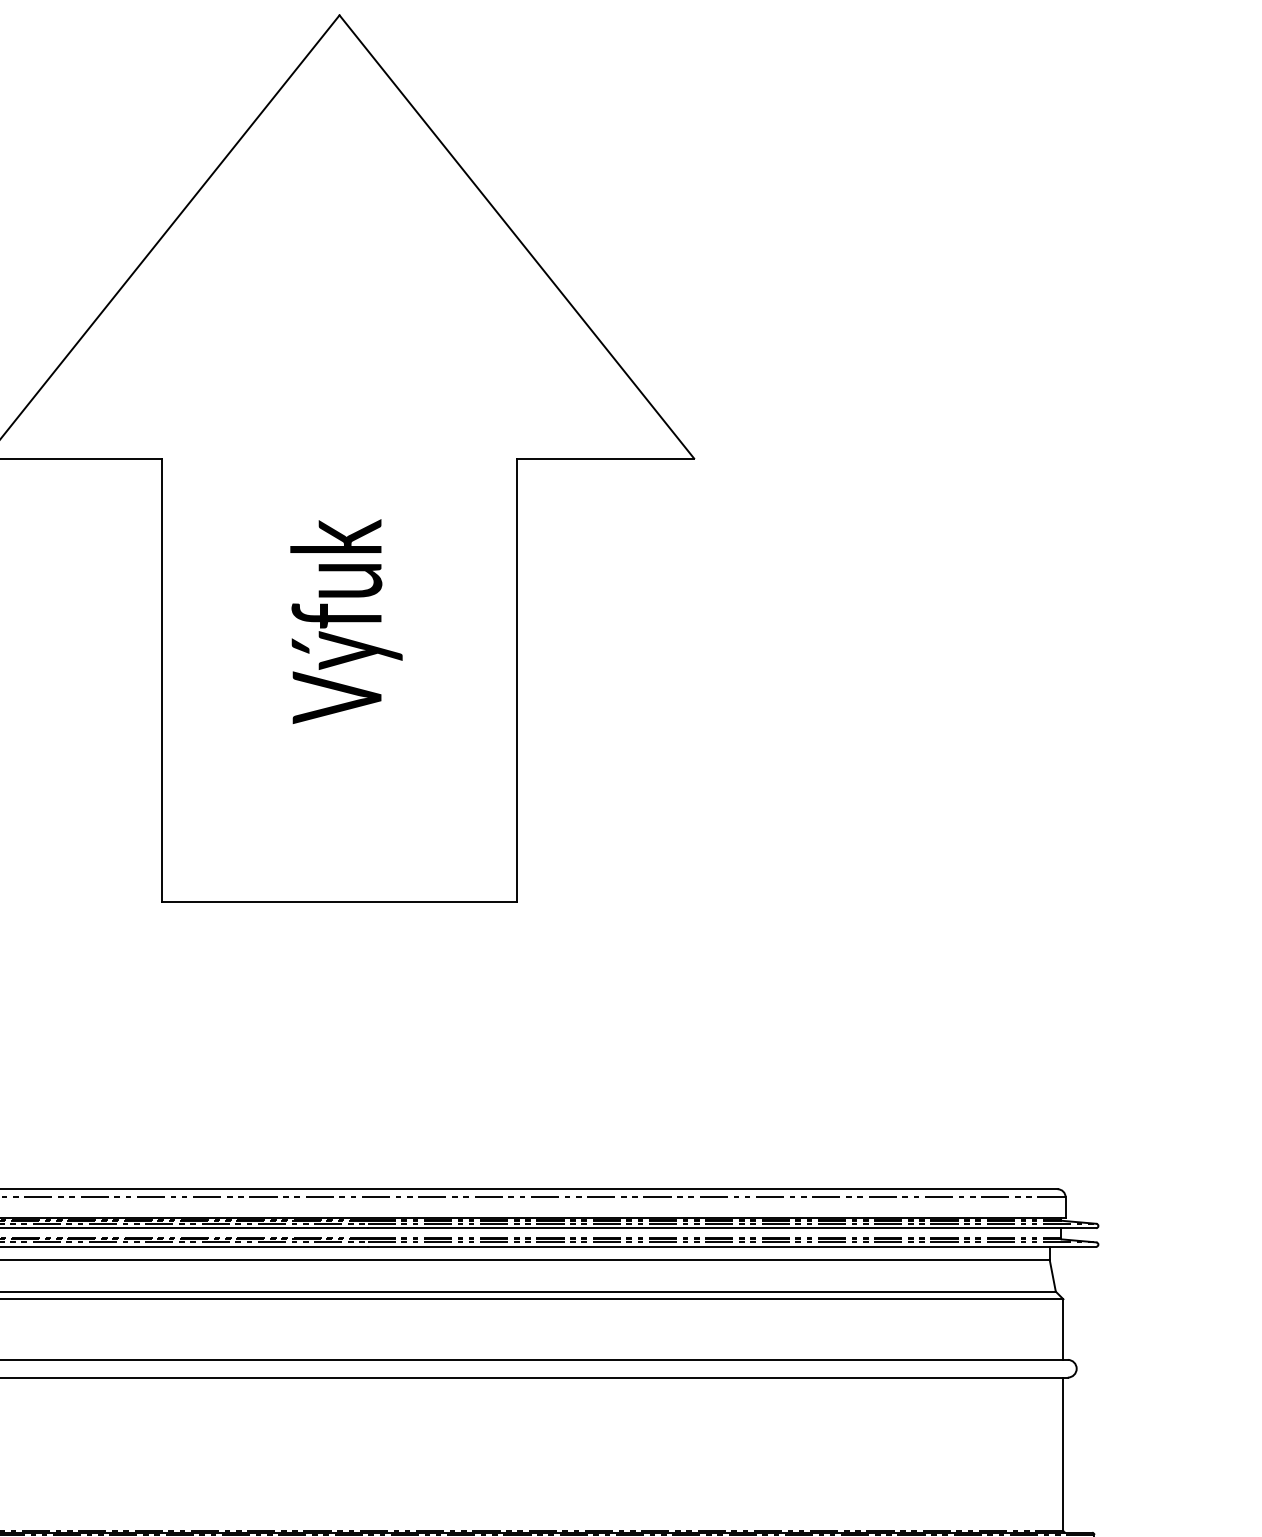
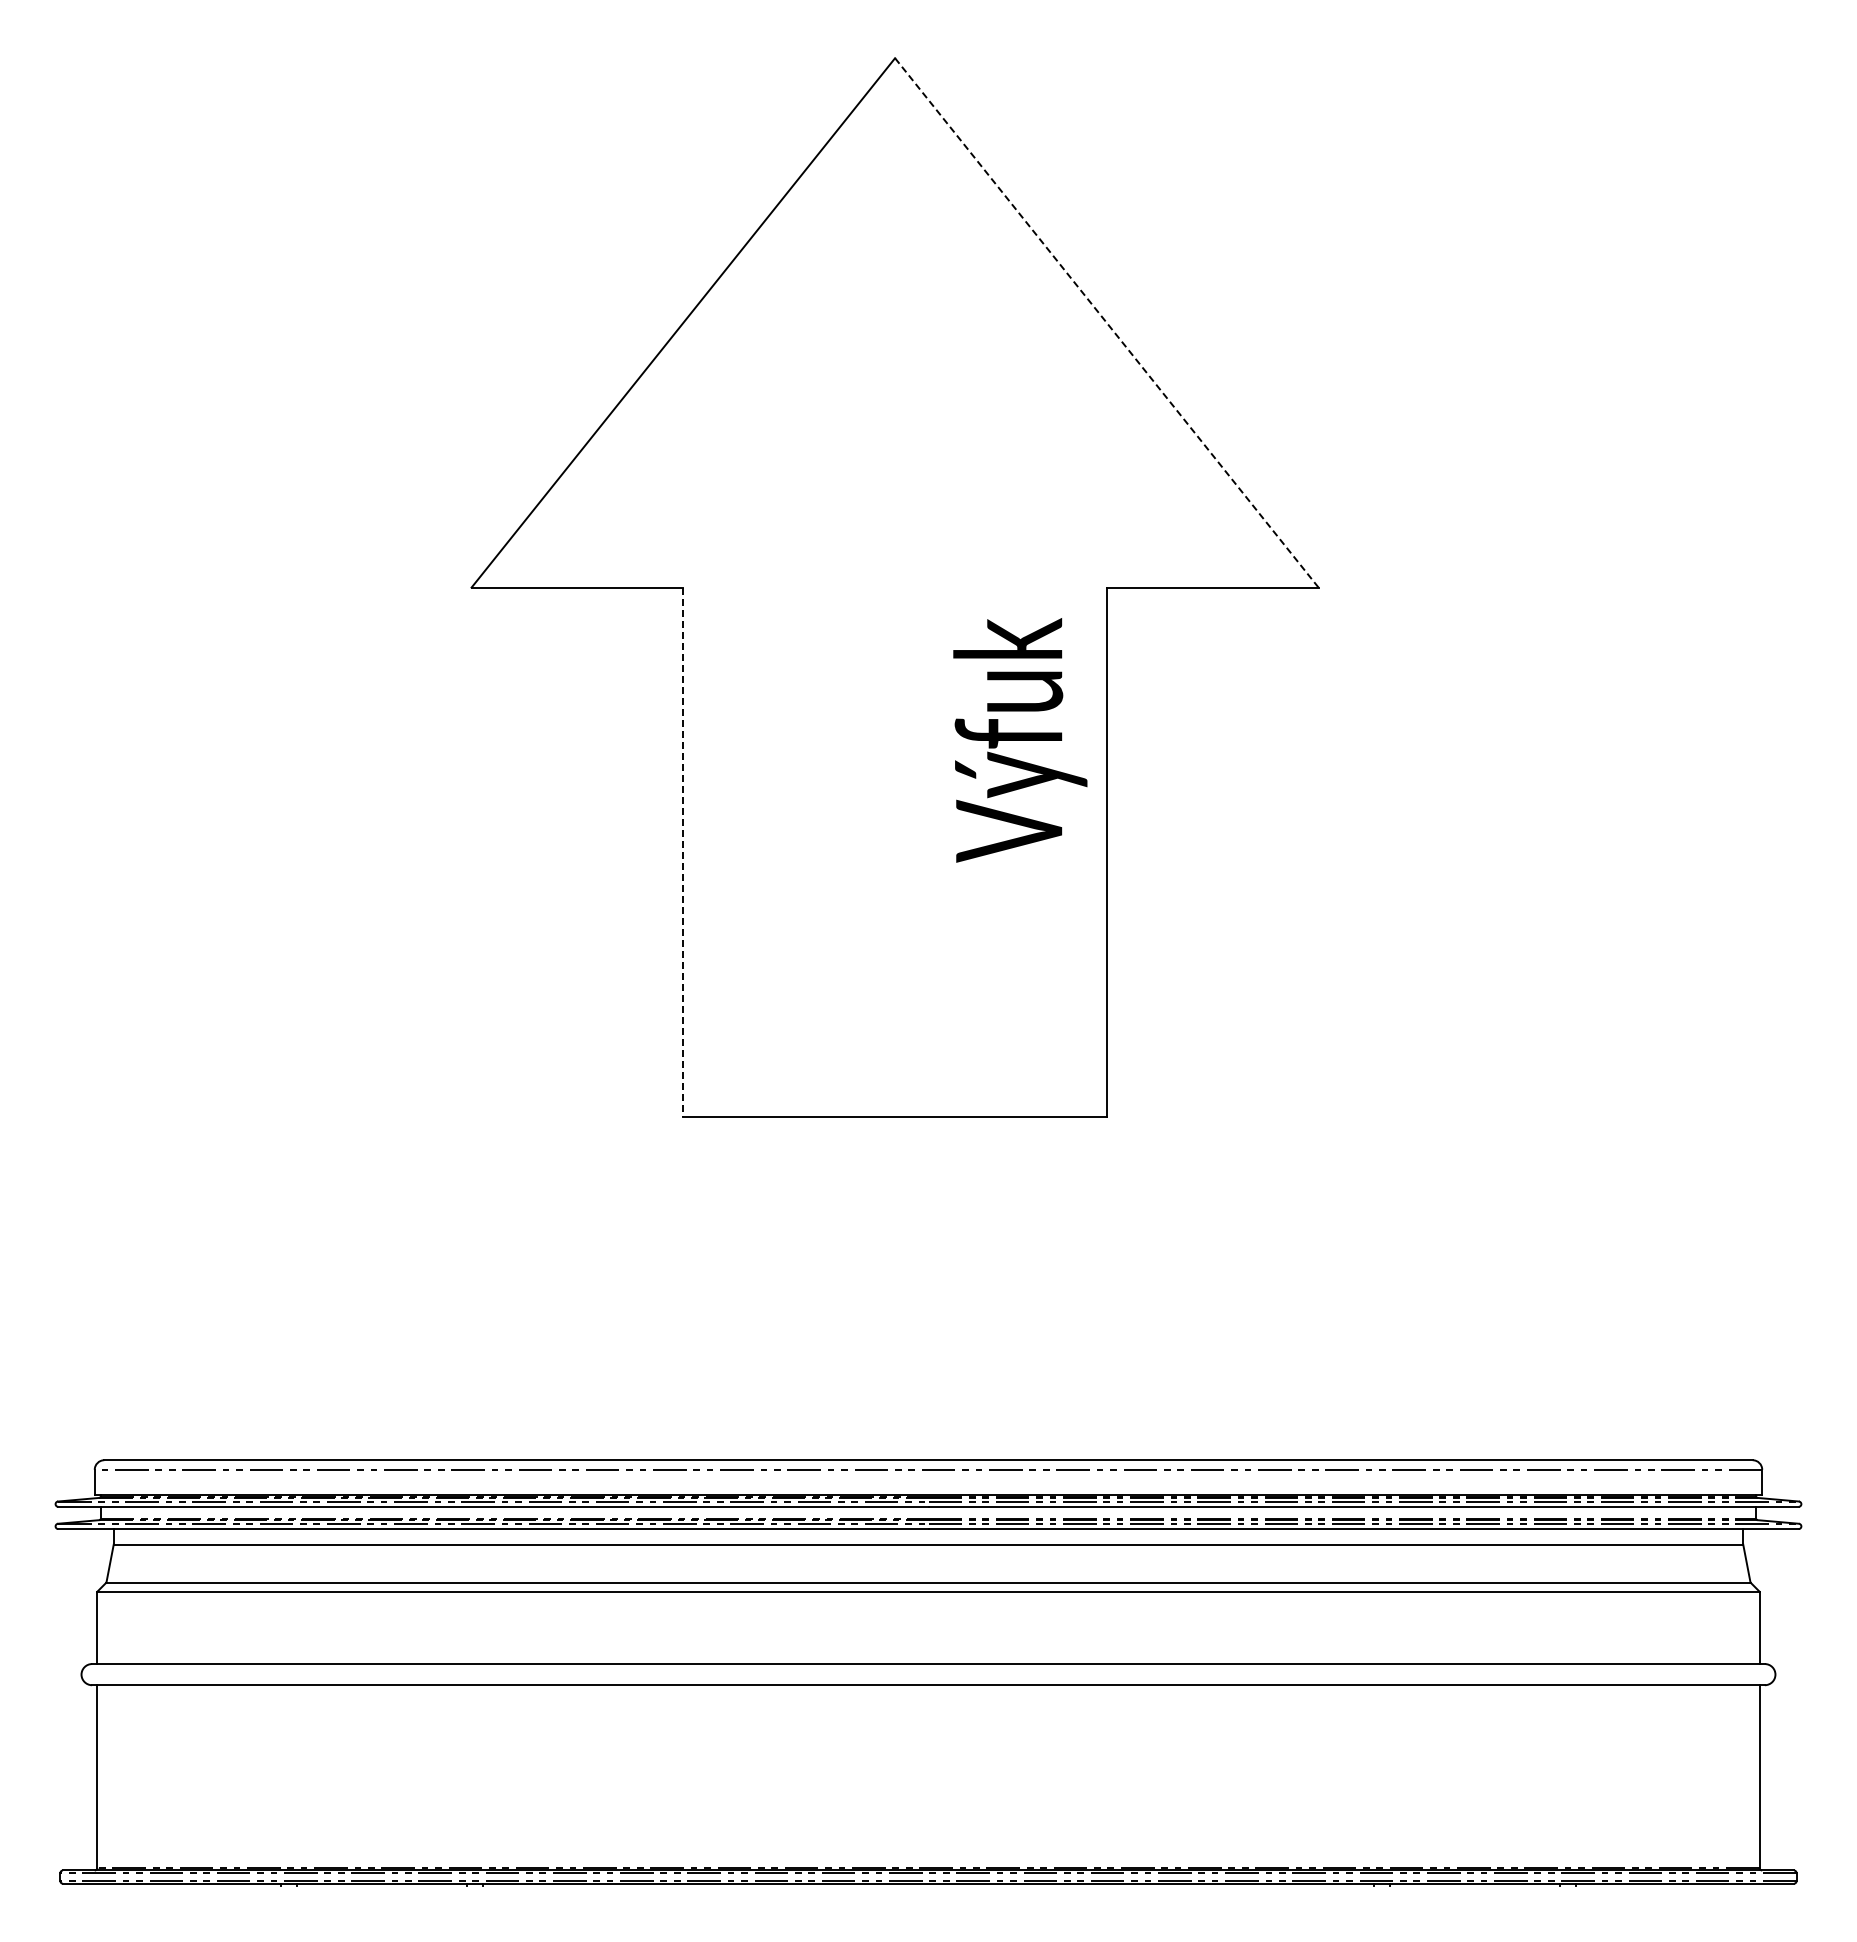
line: (516, 236) -> (1106, 322), solid -> dashed
text: (346, 621) -> (1020, 740), moved
line: (162, 680) -> (683, 852), solid -> dashed

